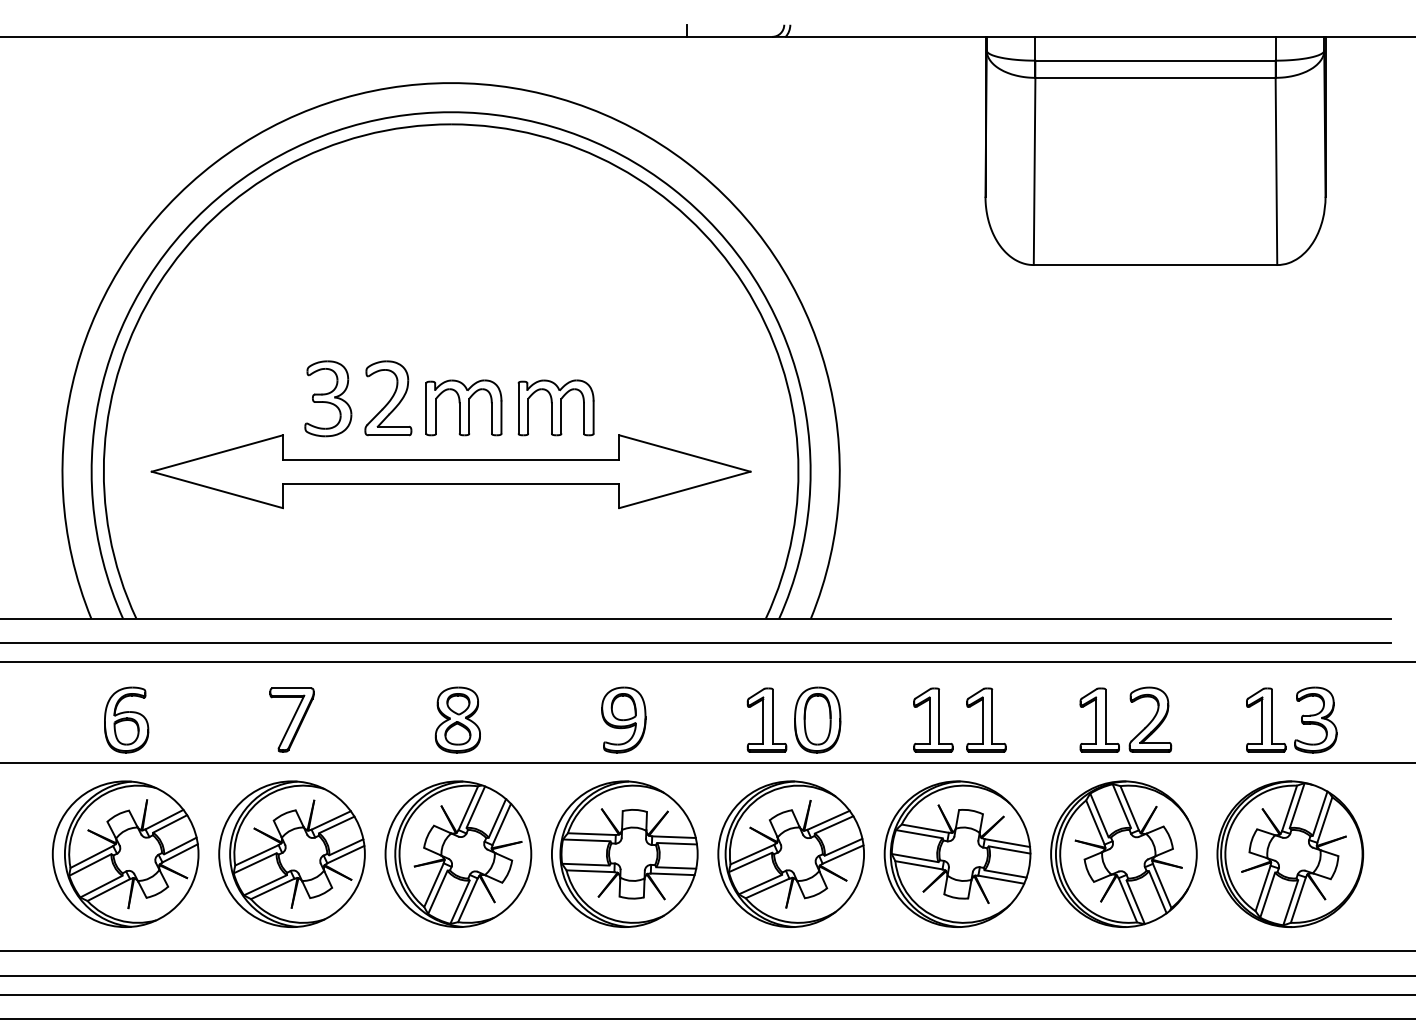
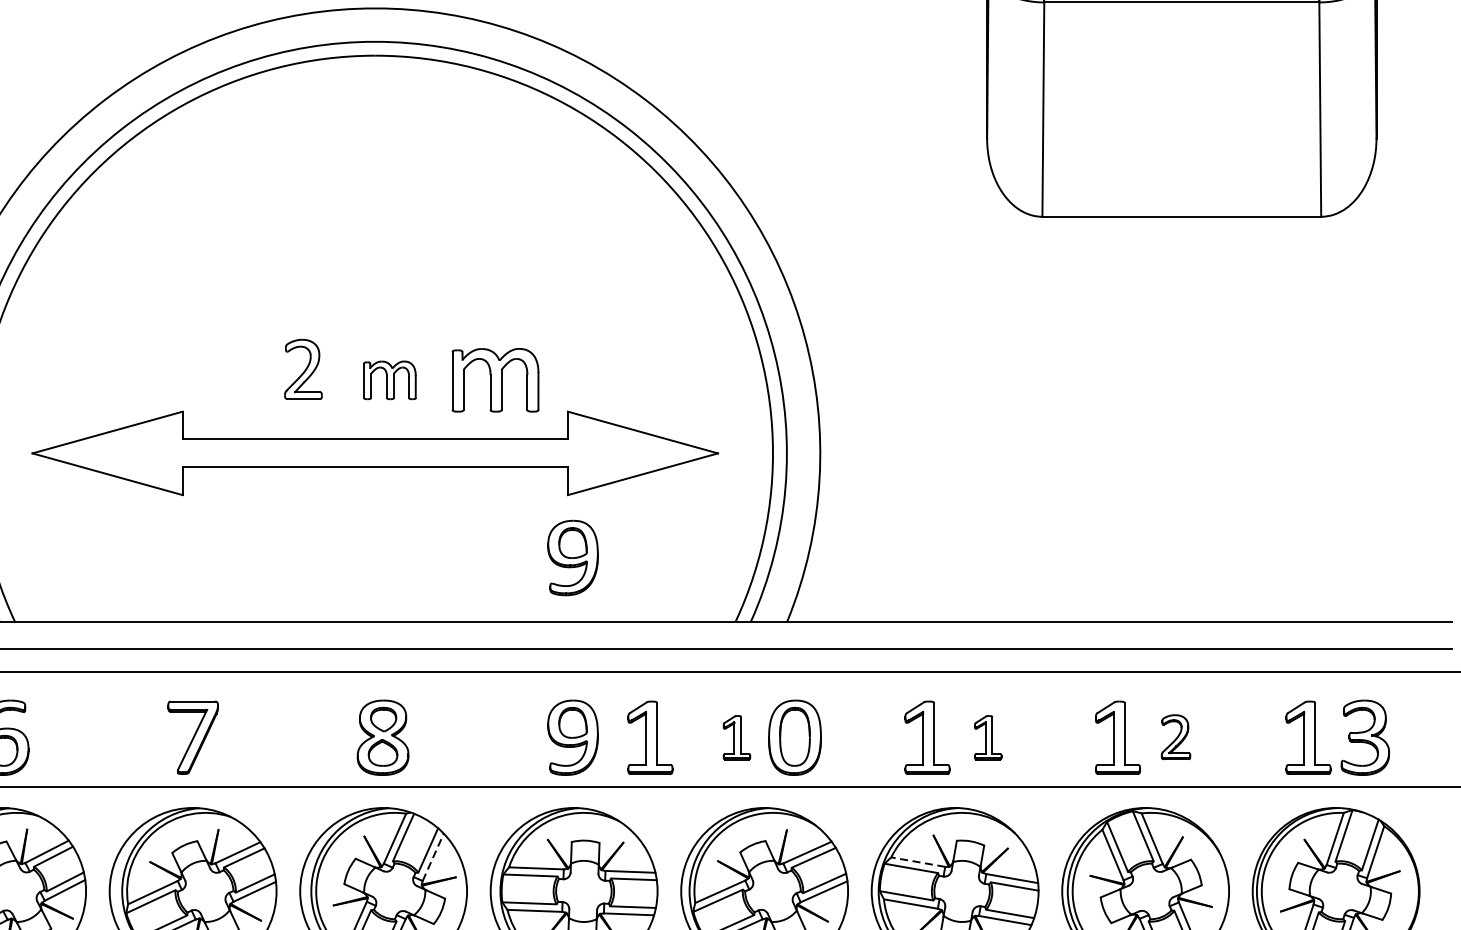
part: (328, 398) -> (234, 369), removed
part: (388, 398) -> (303, 369), size x0.7
part: (463, 407) -> (389, 379), size x0.6
part: (623, 562) -> (572, 557), added
part: (691, 719) -> (650, 737), added
part: (766, 719) -> (736, 737), size x0.6
part: (986, 719) -> (988, 737), size x0.6
part: (1150, 719) -> (1176, 737), size x0.6
line: (501, 824) -> (432, 857), solid -> dashed
line: (925, 828) -> (918, 861), solid -> dashed

